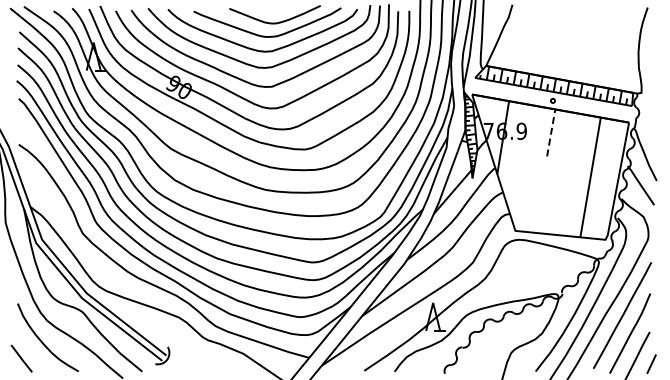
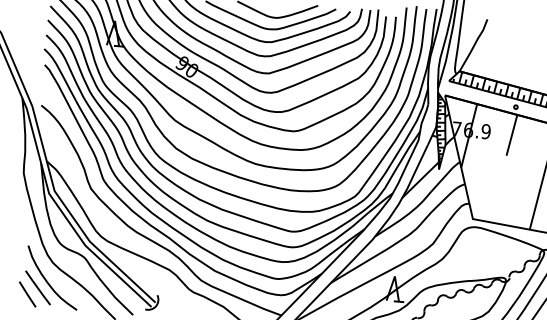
line: (551, 132) -> (512, 134), dashed -> solid
line: (32, 350) -> (37, 288), added

